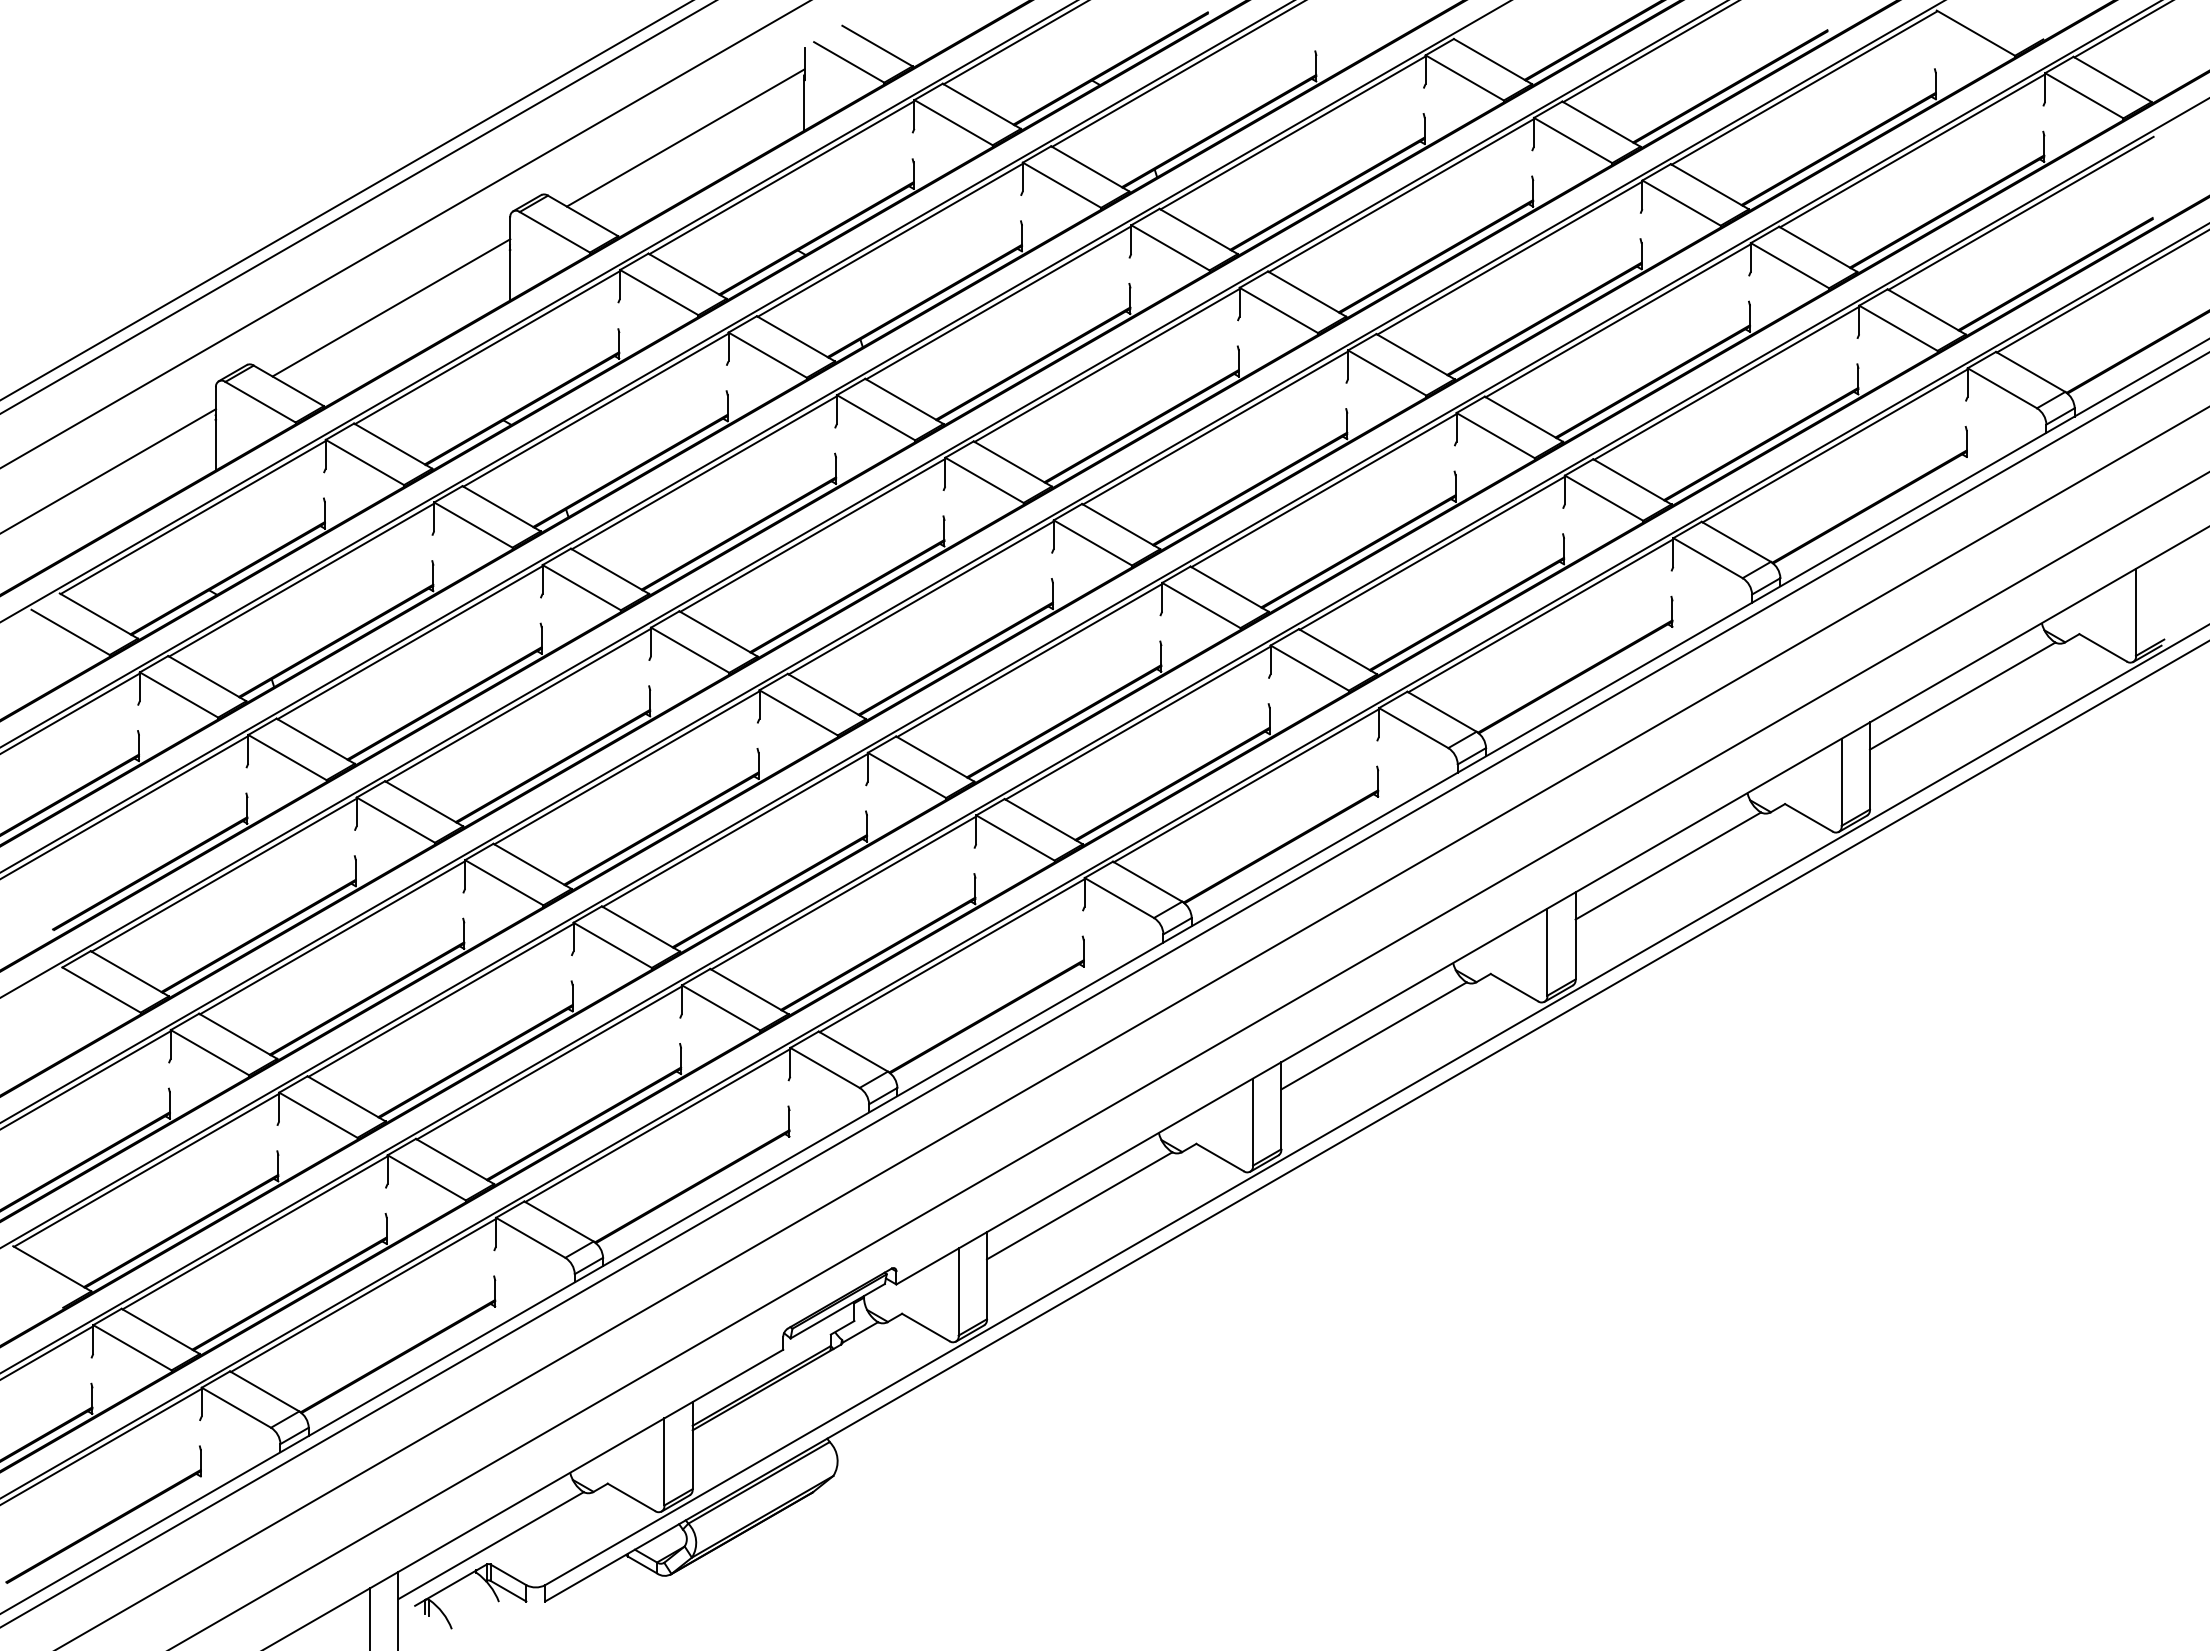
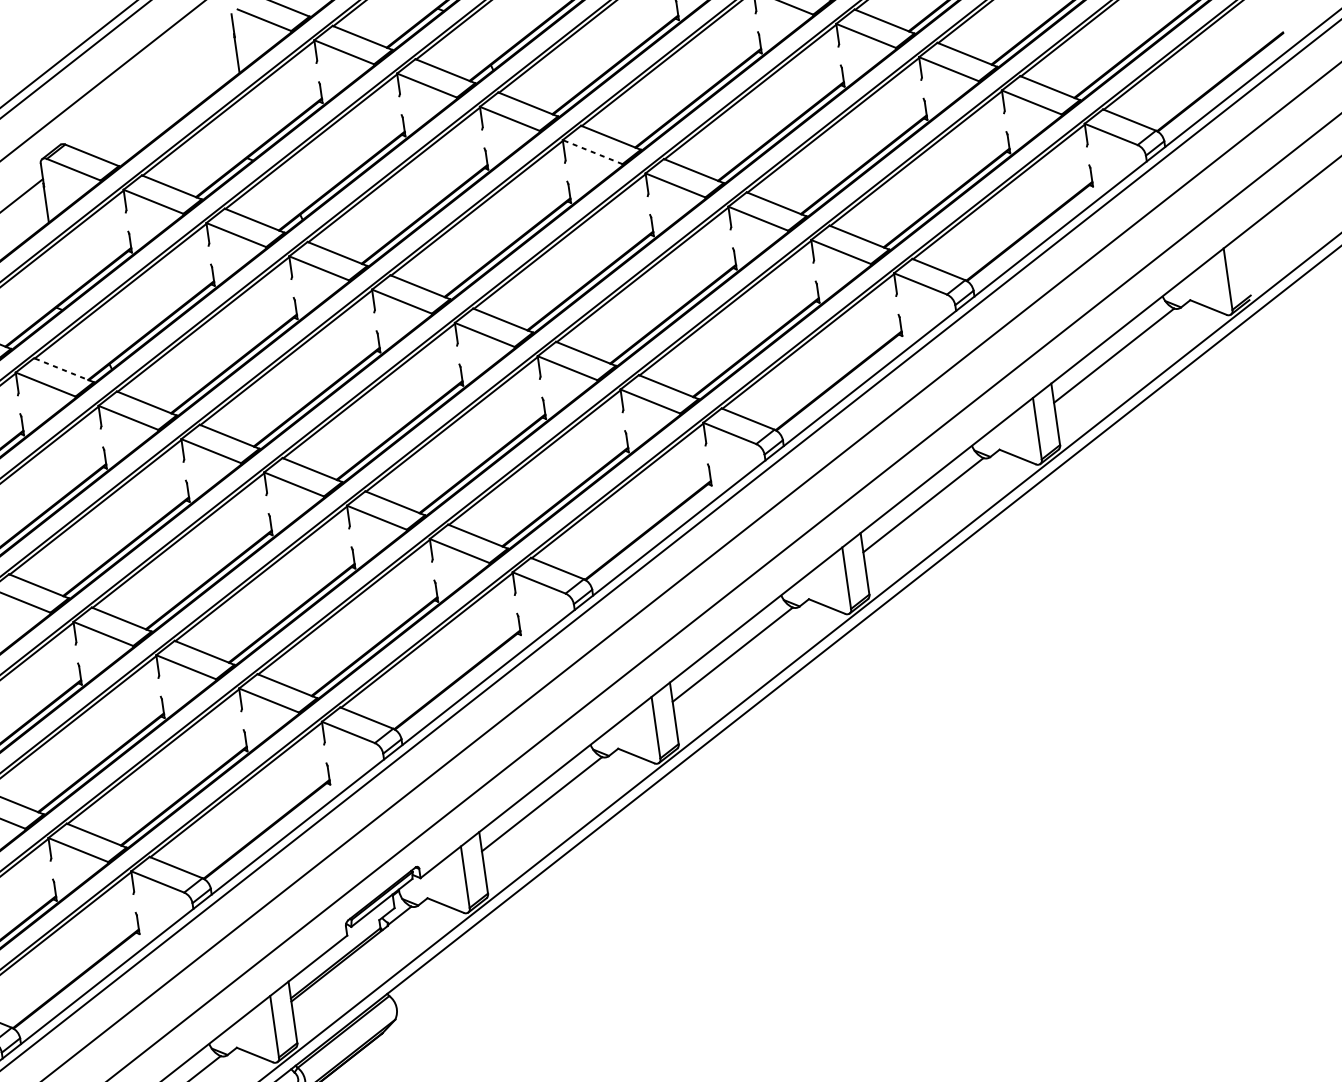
line: (685, 137) -> (156, 89), removed
line: (1278, 310) -> (592, 152), solid -> dashed
line: (501, 508) -> (63, 370), solid -> dashed

